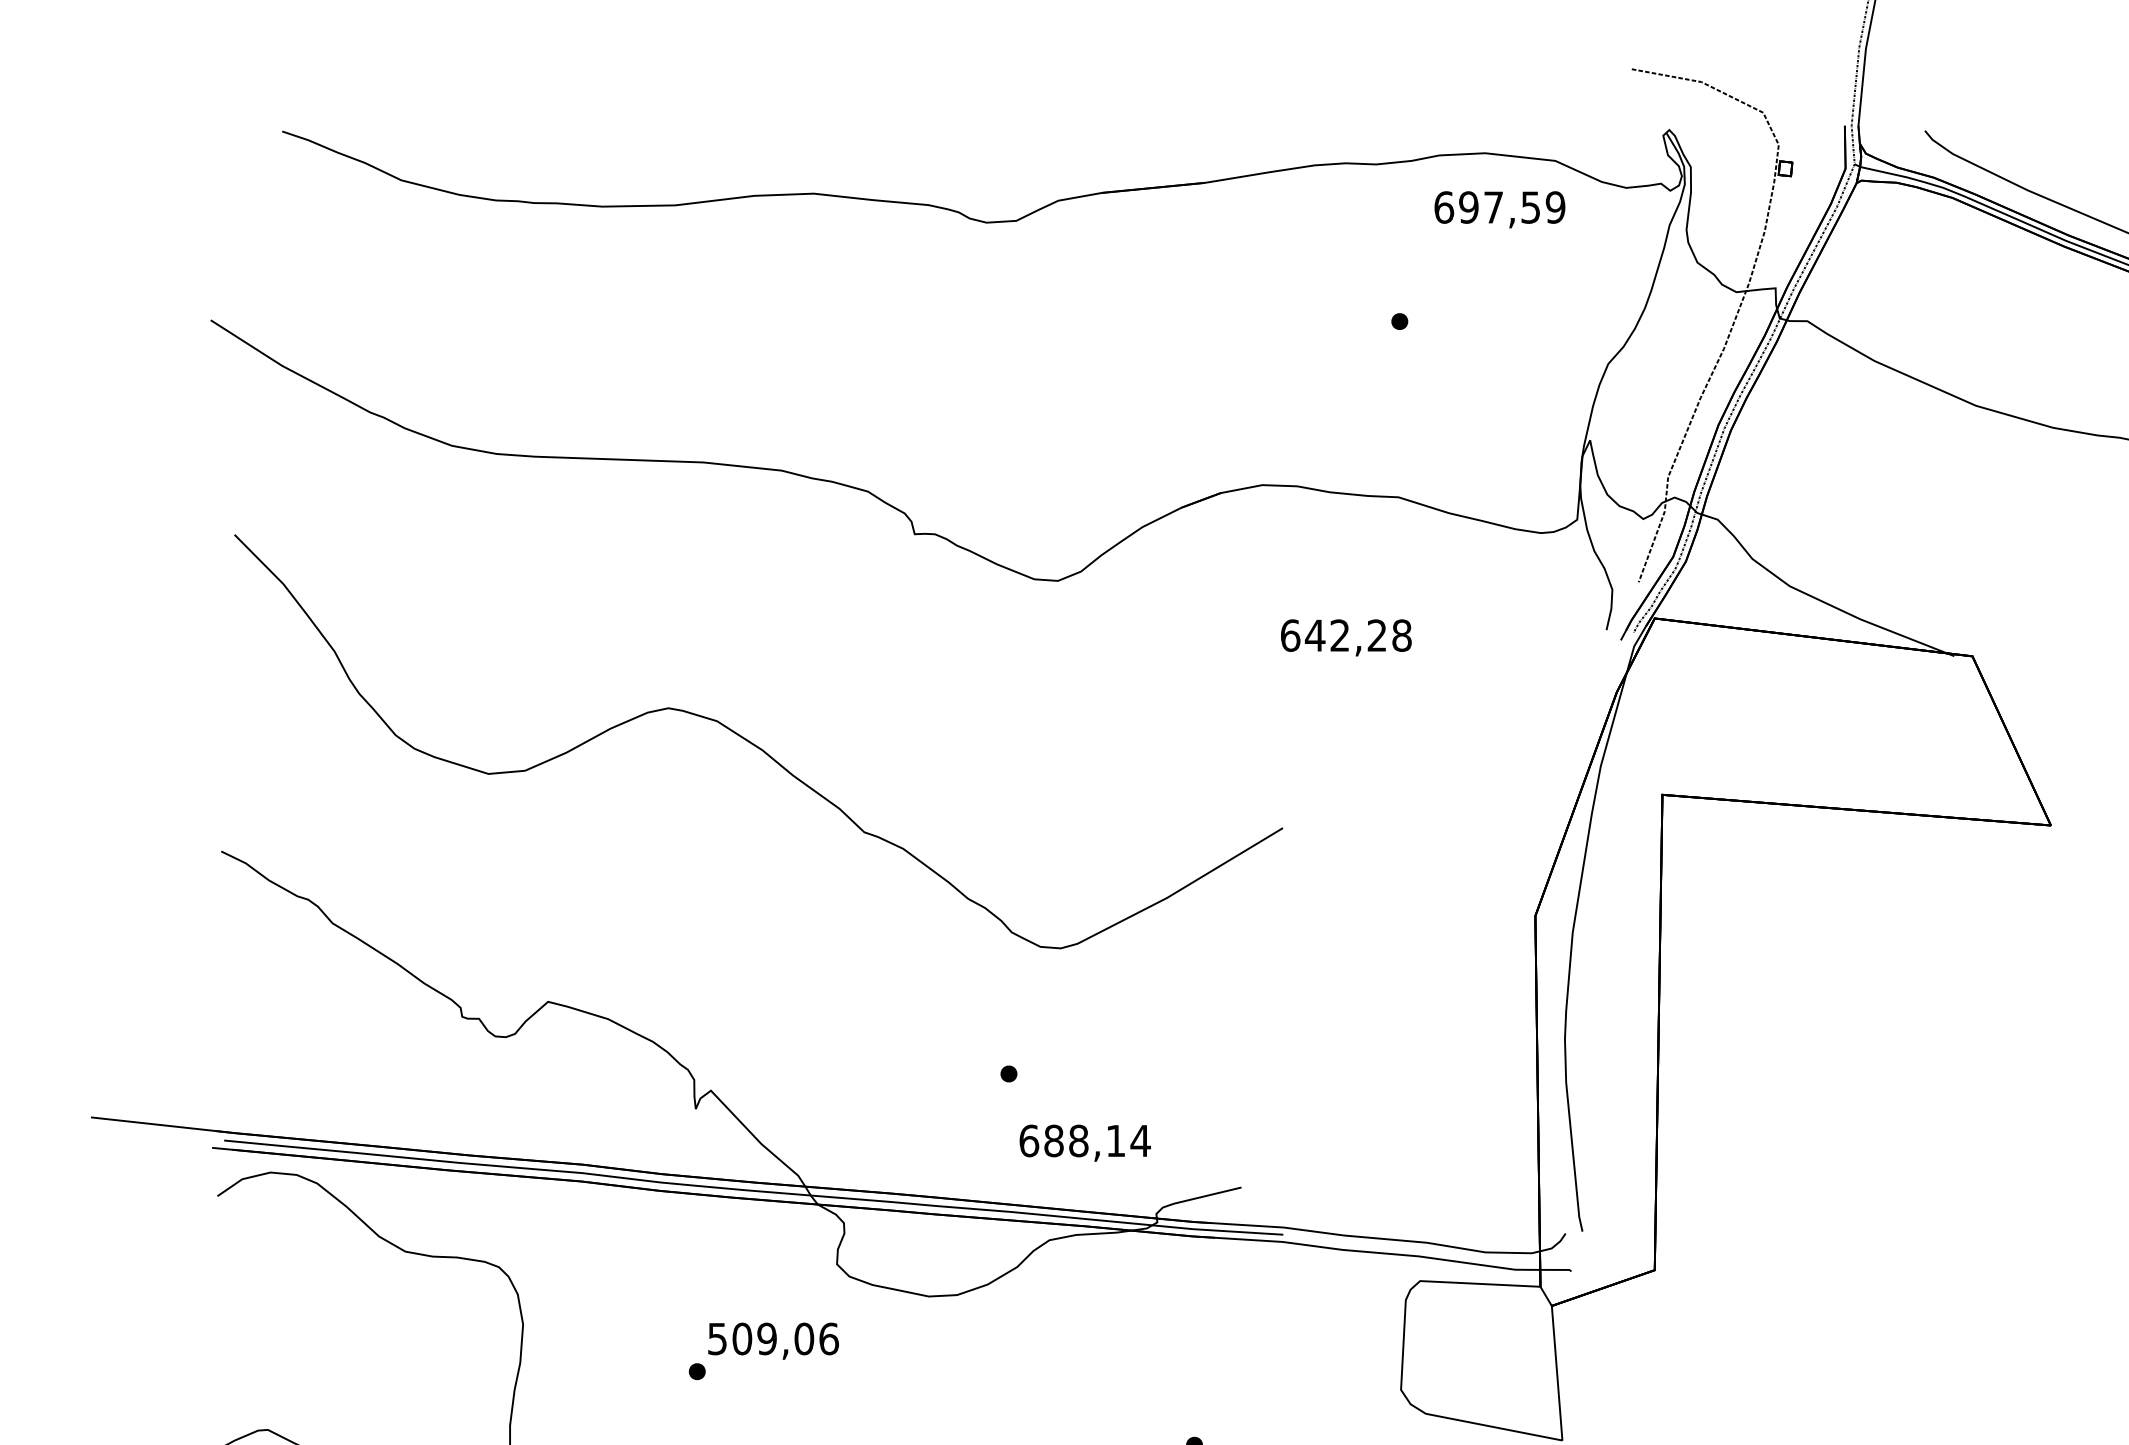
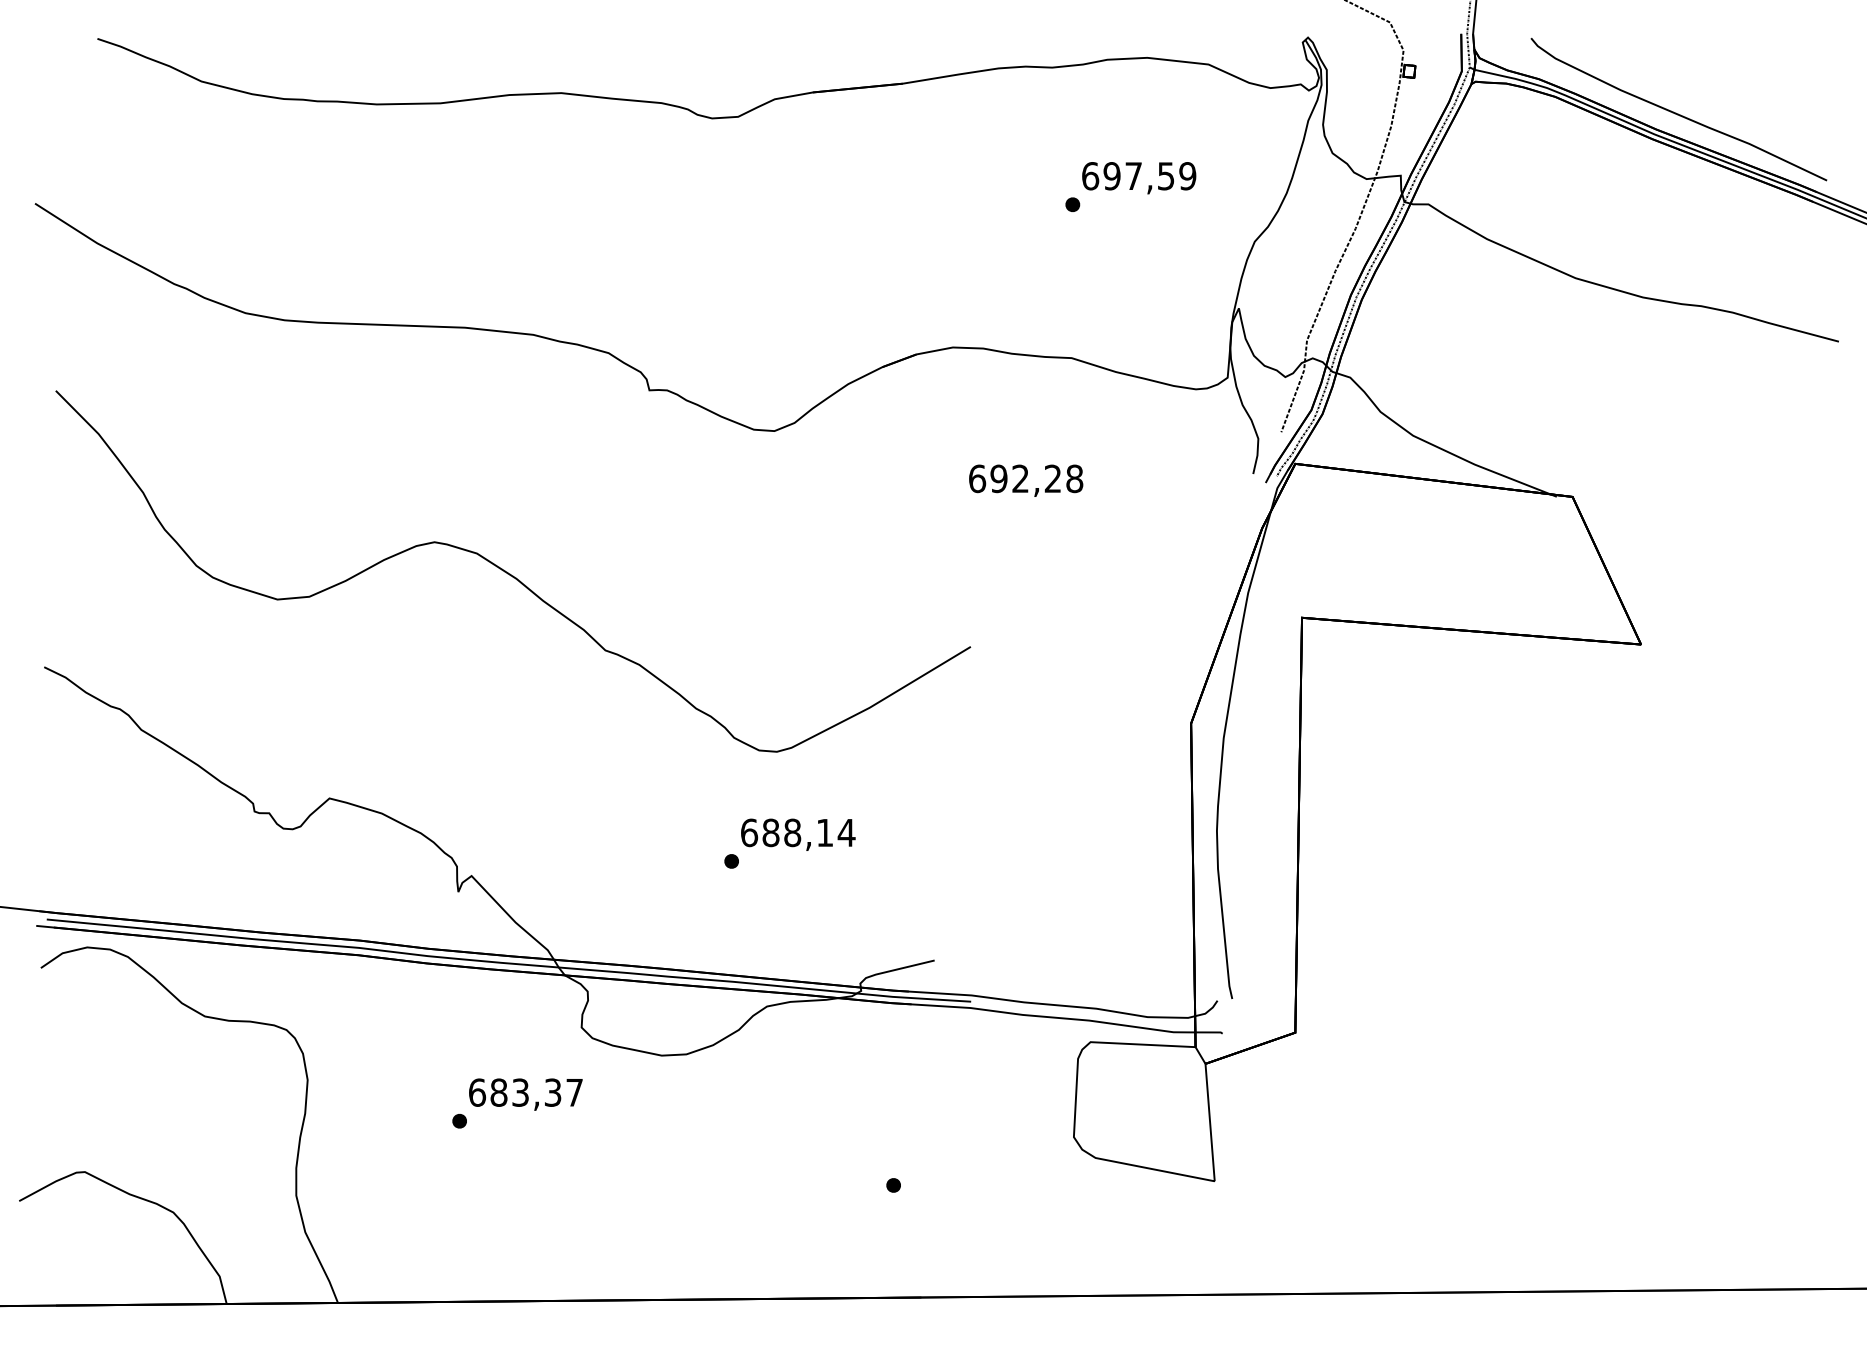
text: (1500, 210) -> (1139, 178), moved
text: (1314, 635) -> (998, 478), 642,28 -> 692,28
text: (1085, 1142) -> (798, 834), moved
text: (773, 1338) -> (526, 1092), 509,06 -> 683,37

